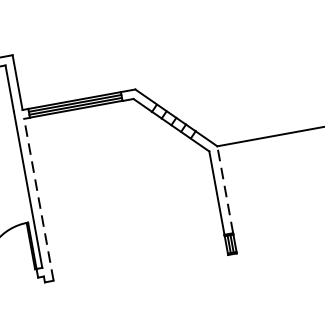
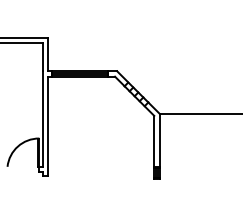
line: (225, 190) -> (159, 140), dashed -> solid
line: (39, 198) -> (48, 125), dashed -> solid

